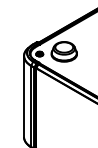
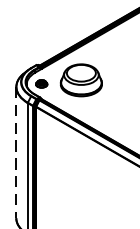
line: (24, 96) -> (17, 152), solid -> dashed

